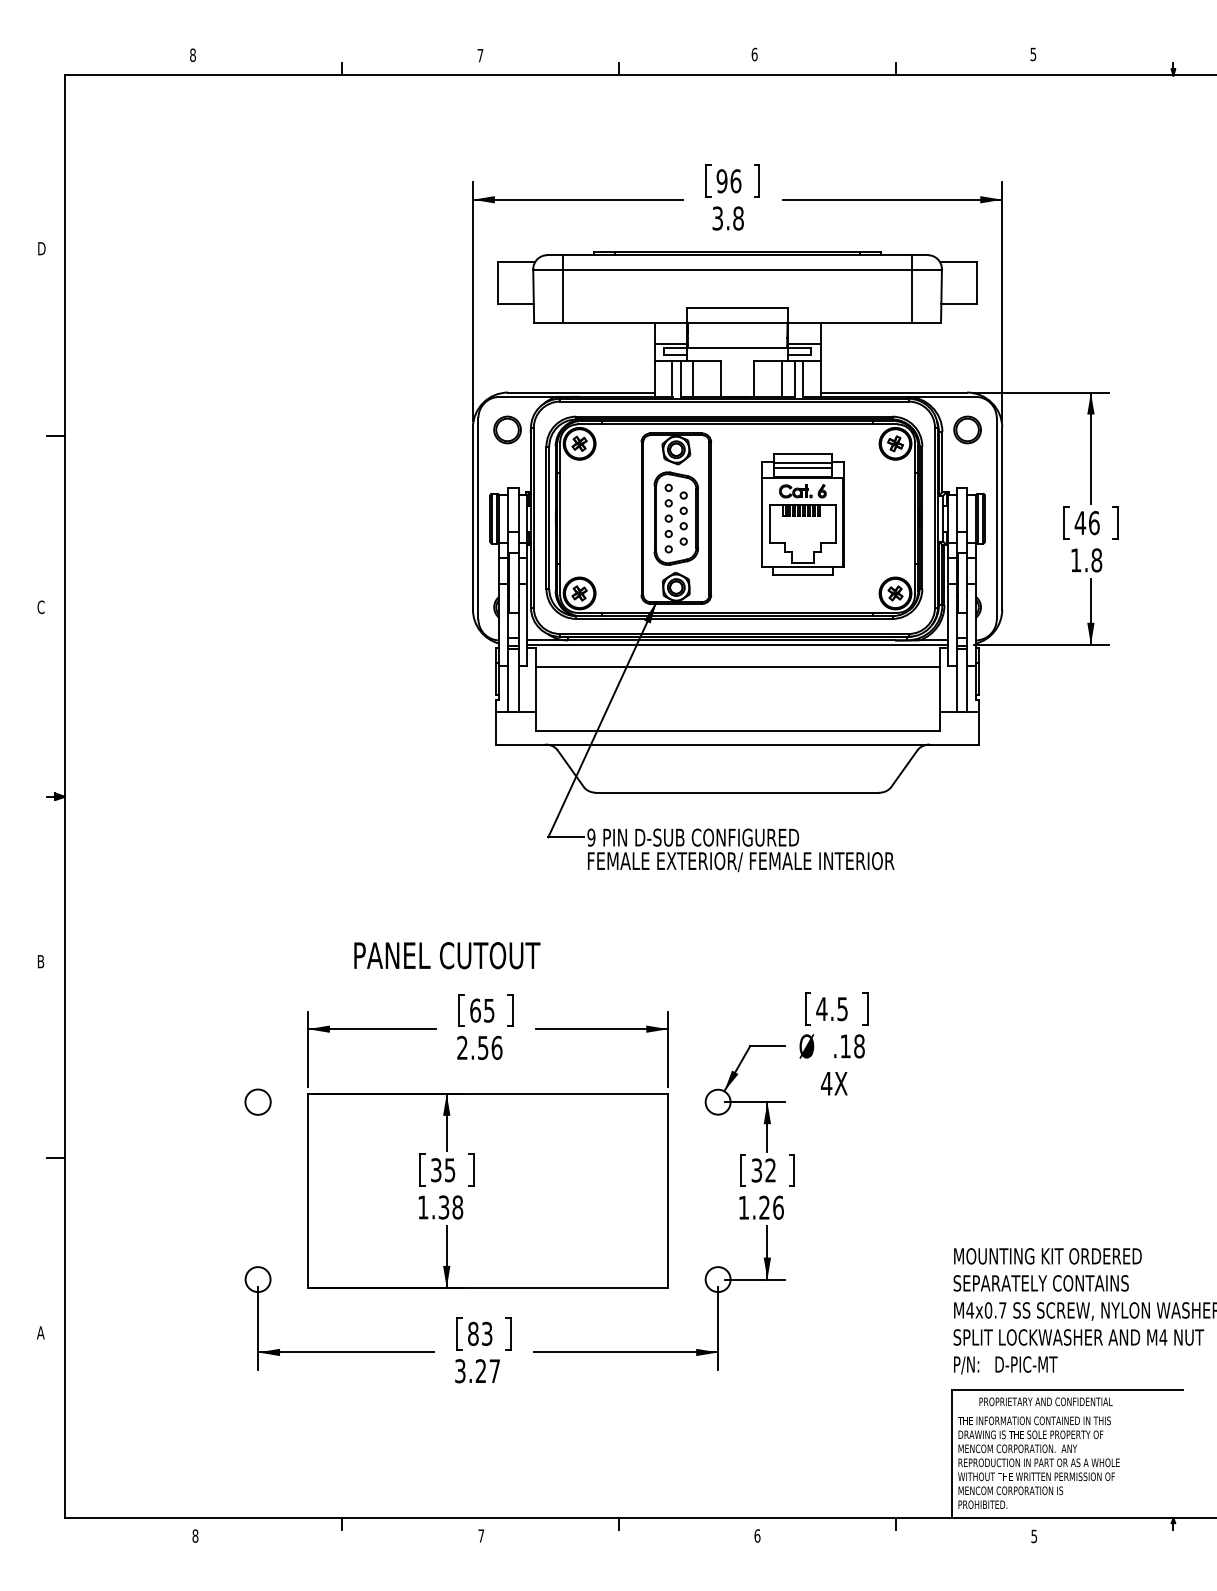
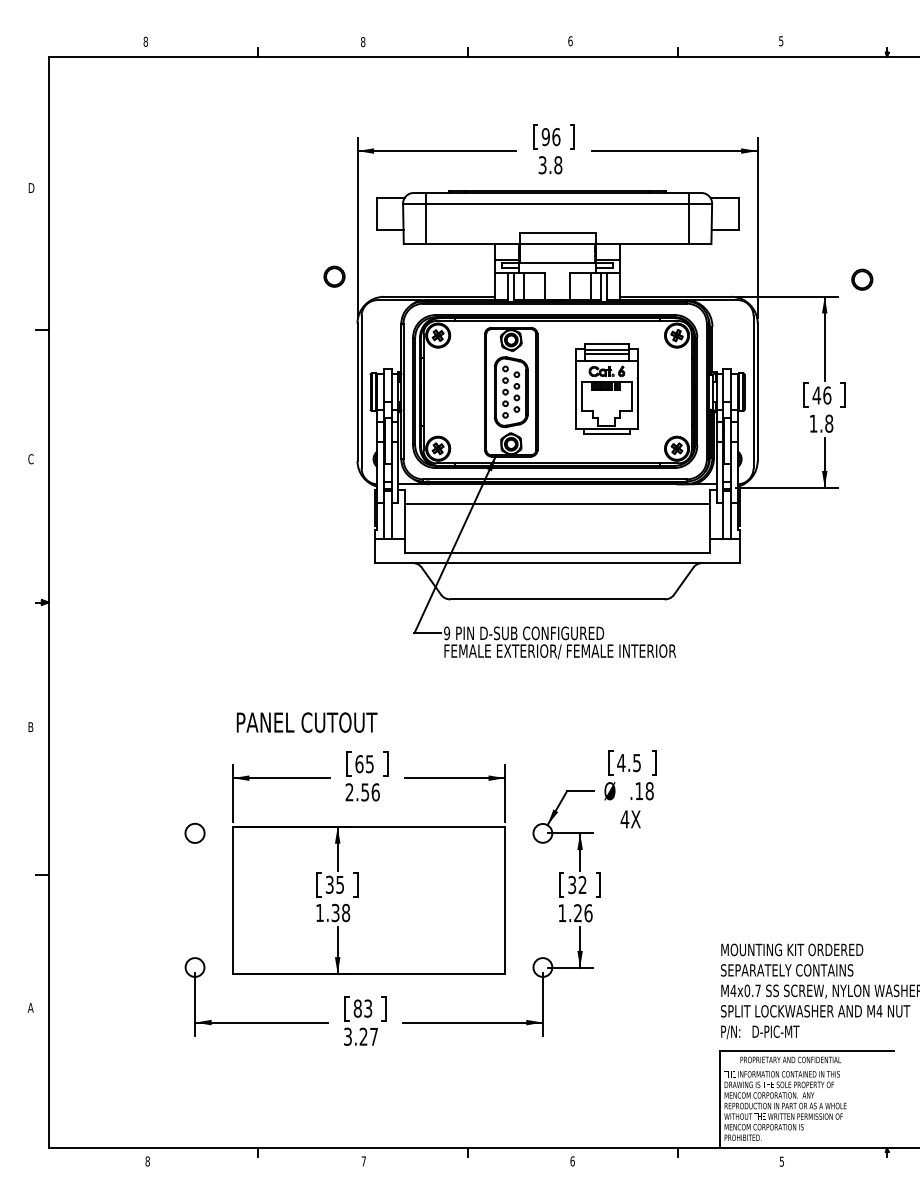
text: (480, 55) -> (363, 41), 7 -> 8
part: (507, 429) -> (334, 276), moved
part: (967, 429) -> (862, 279), moved
line: (737, 644) -> (557, 487), removed
text: (447, 955) -> (307, 722), moved

